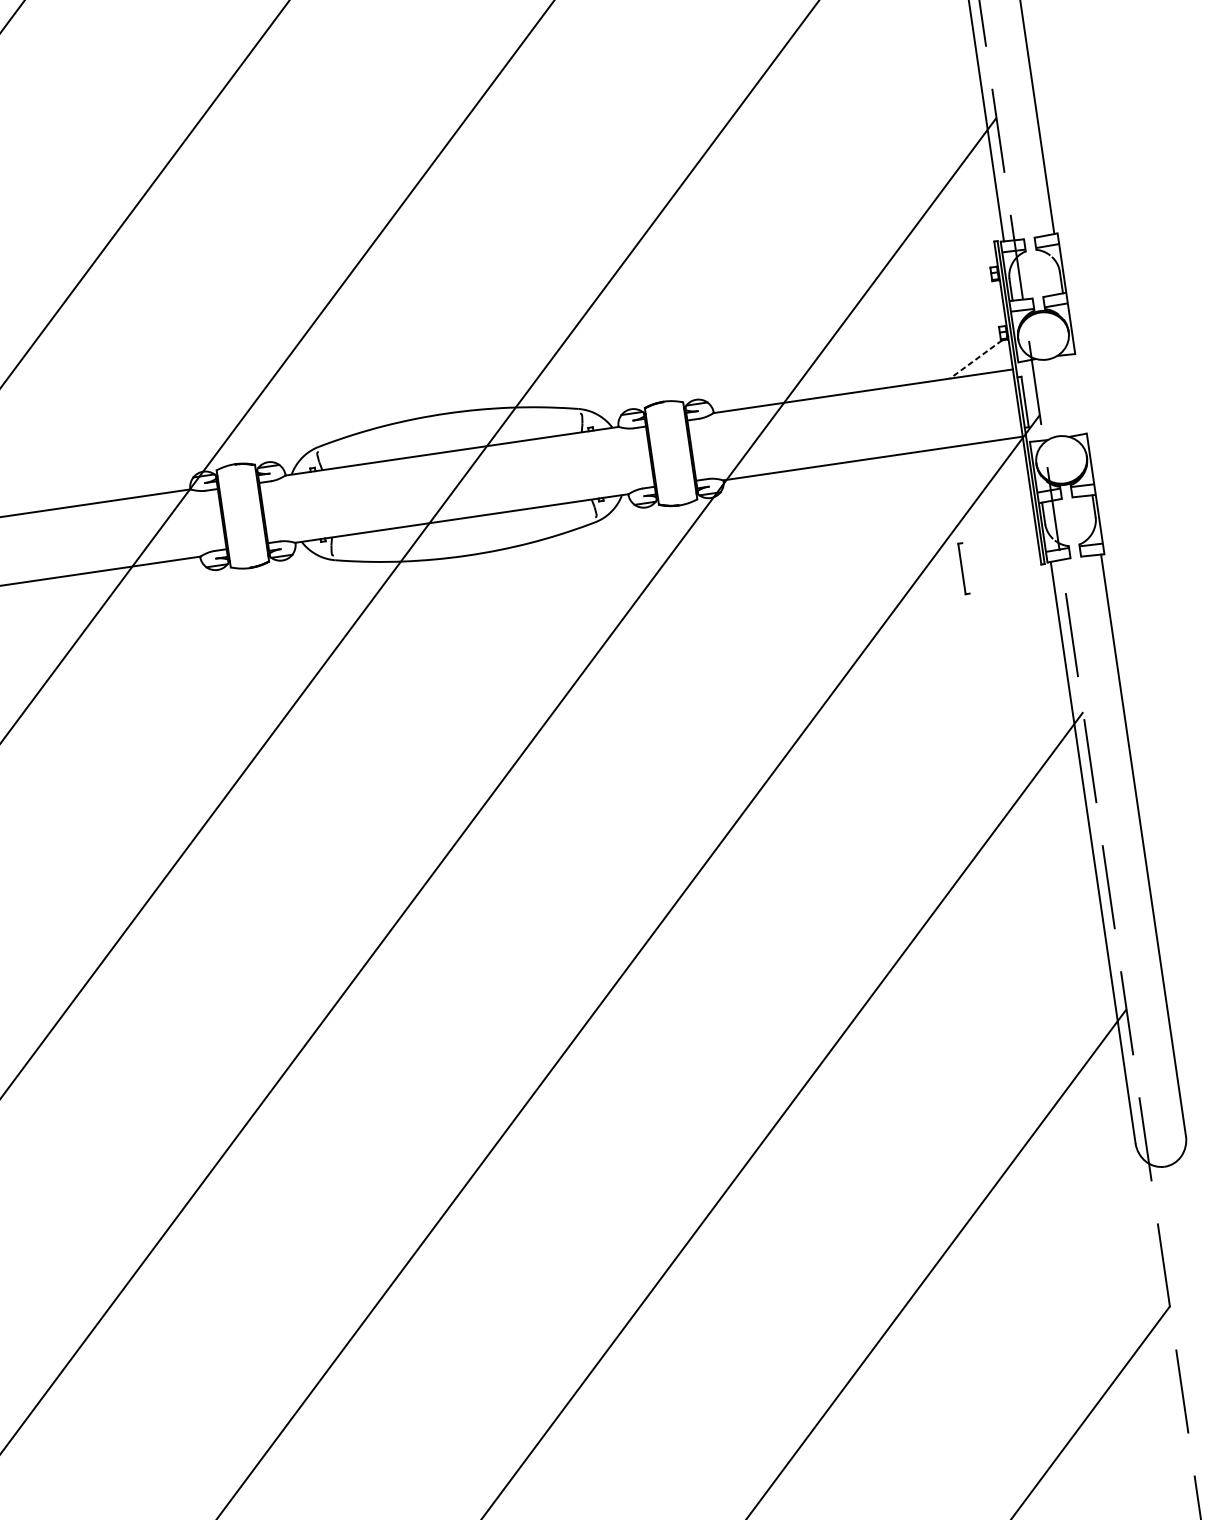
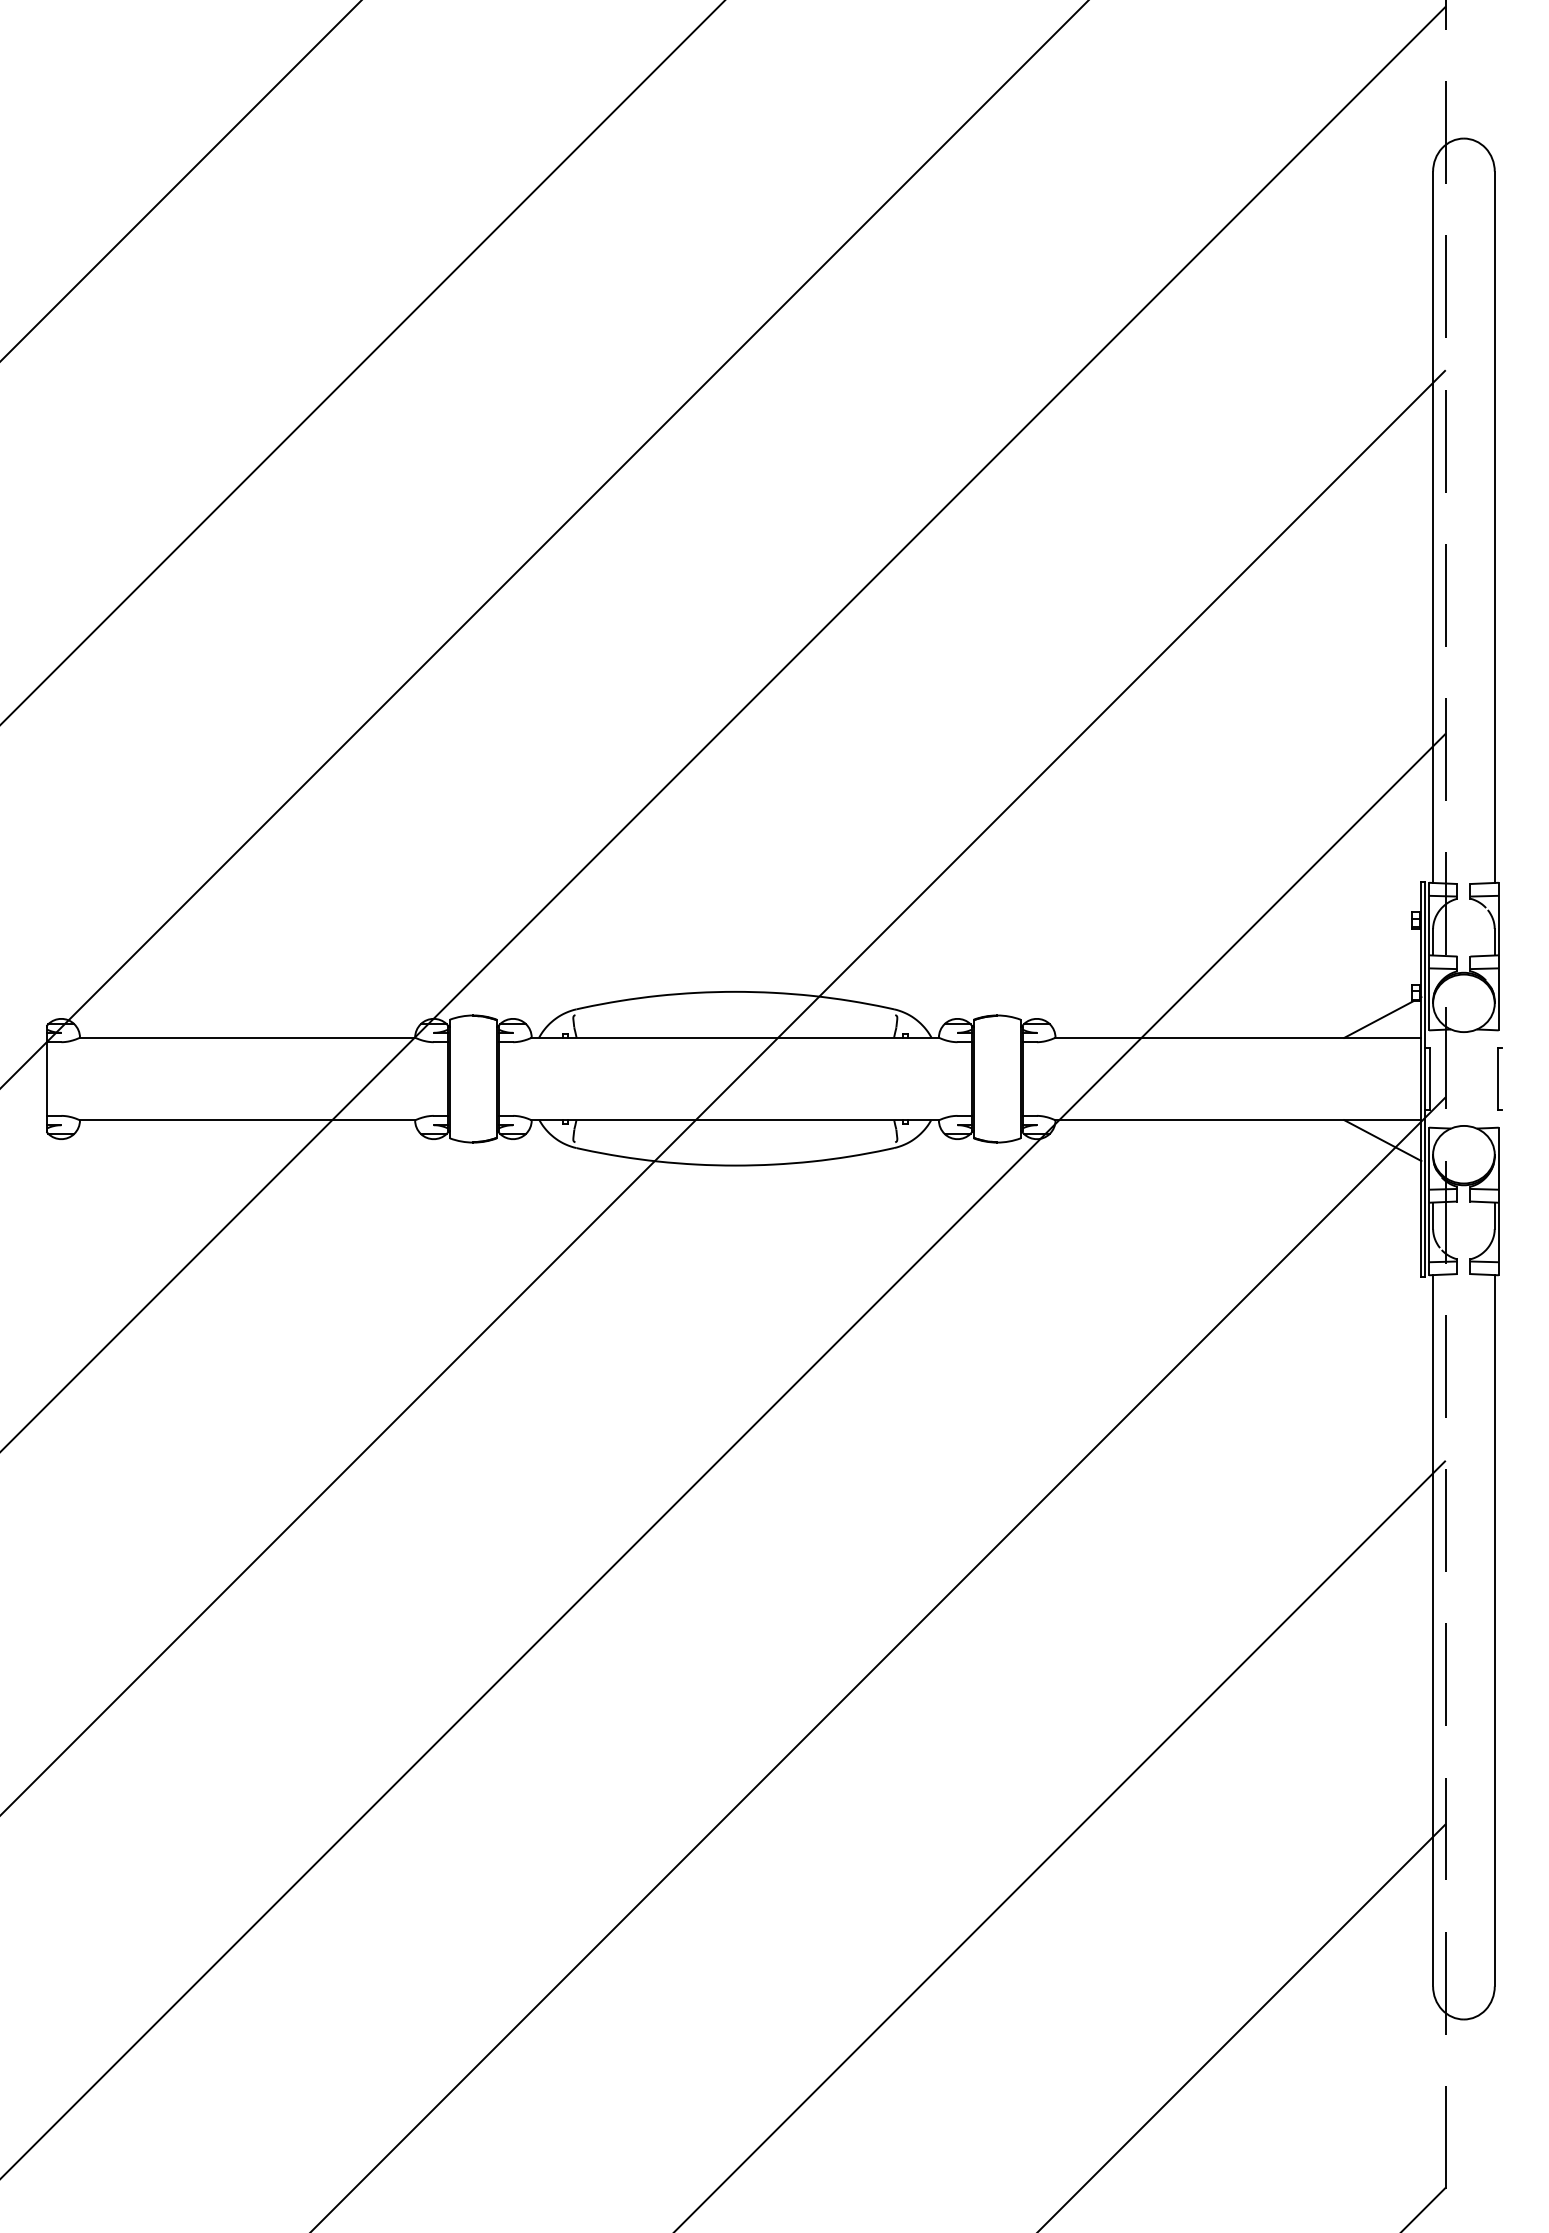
line: (975, 359) -> (1378, 1019), dashed -> solid
line: (993, 457) -> (1382, 1140), added
part: (963, 568) -> (1499, 1078), moved

